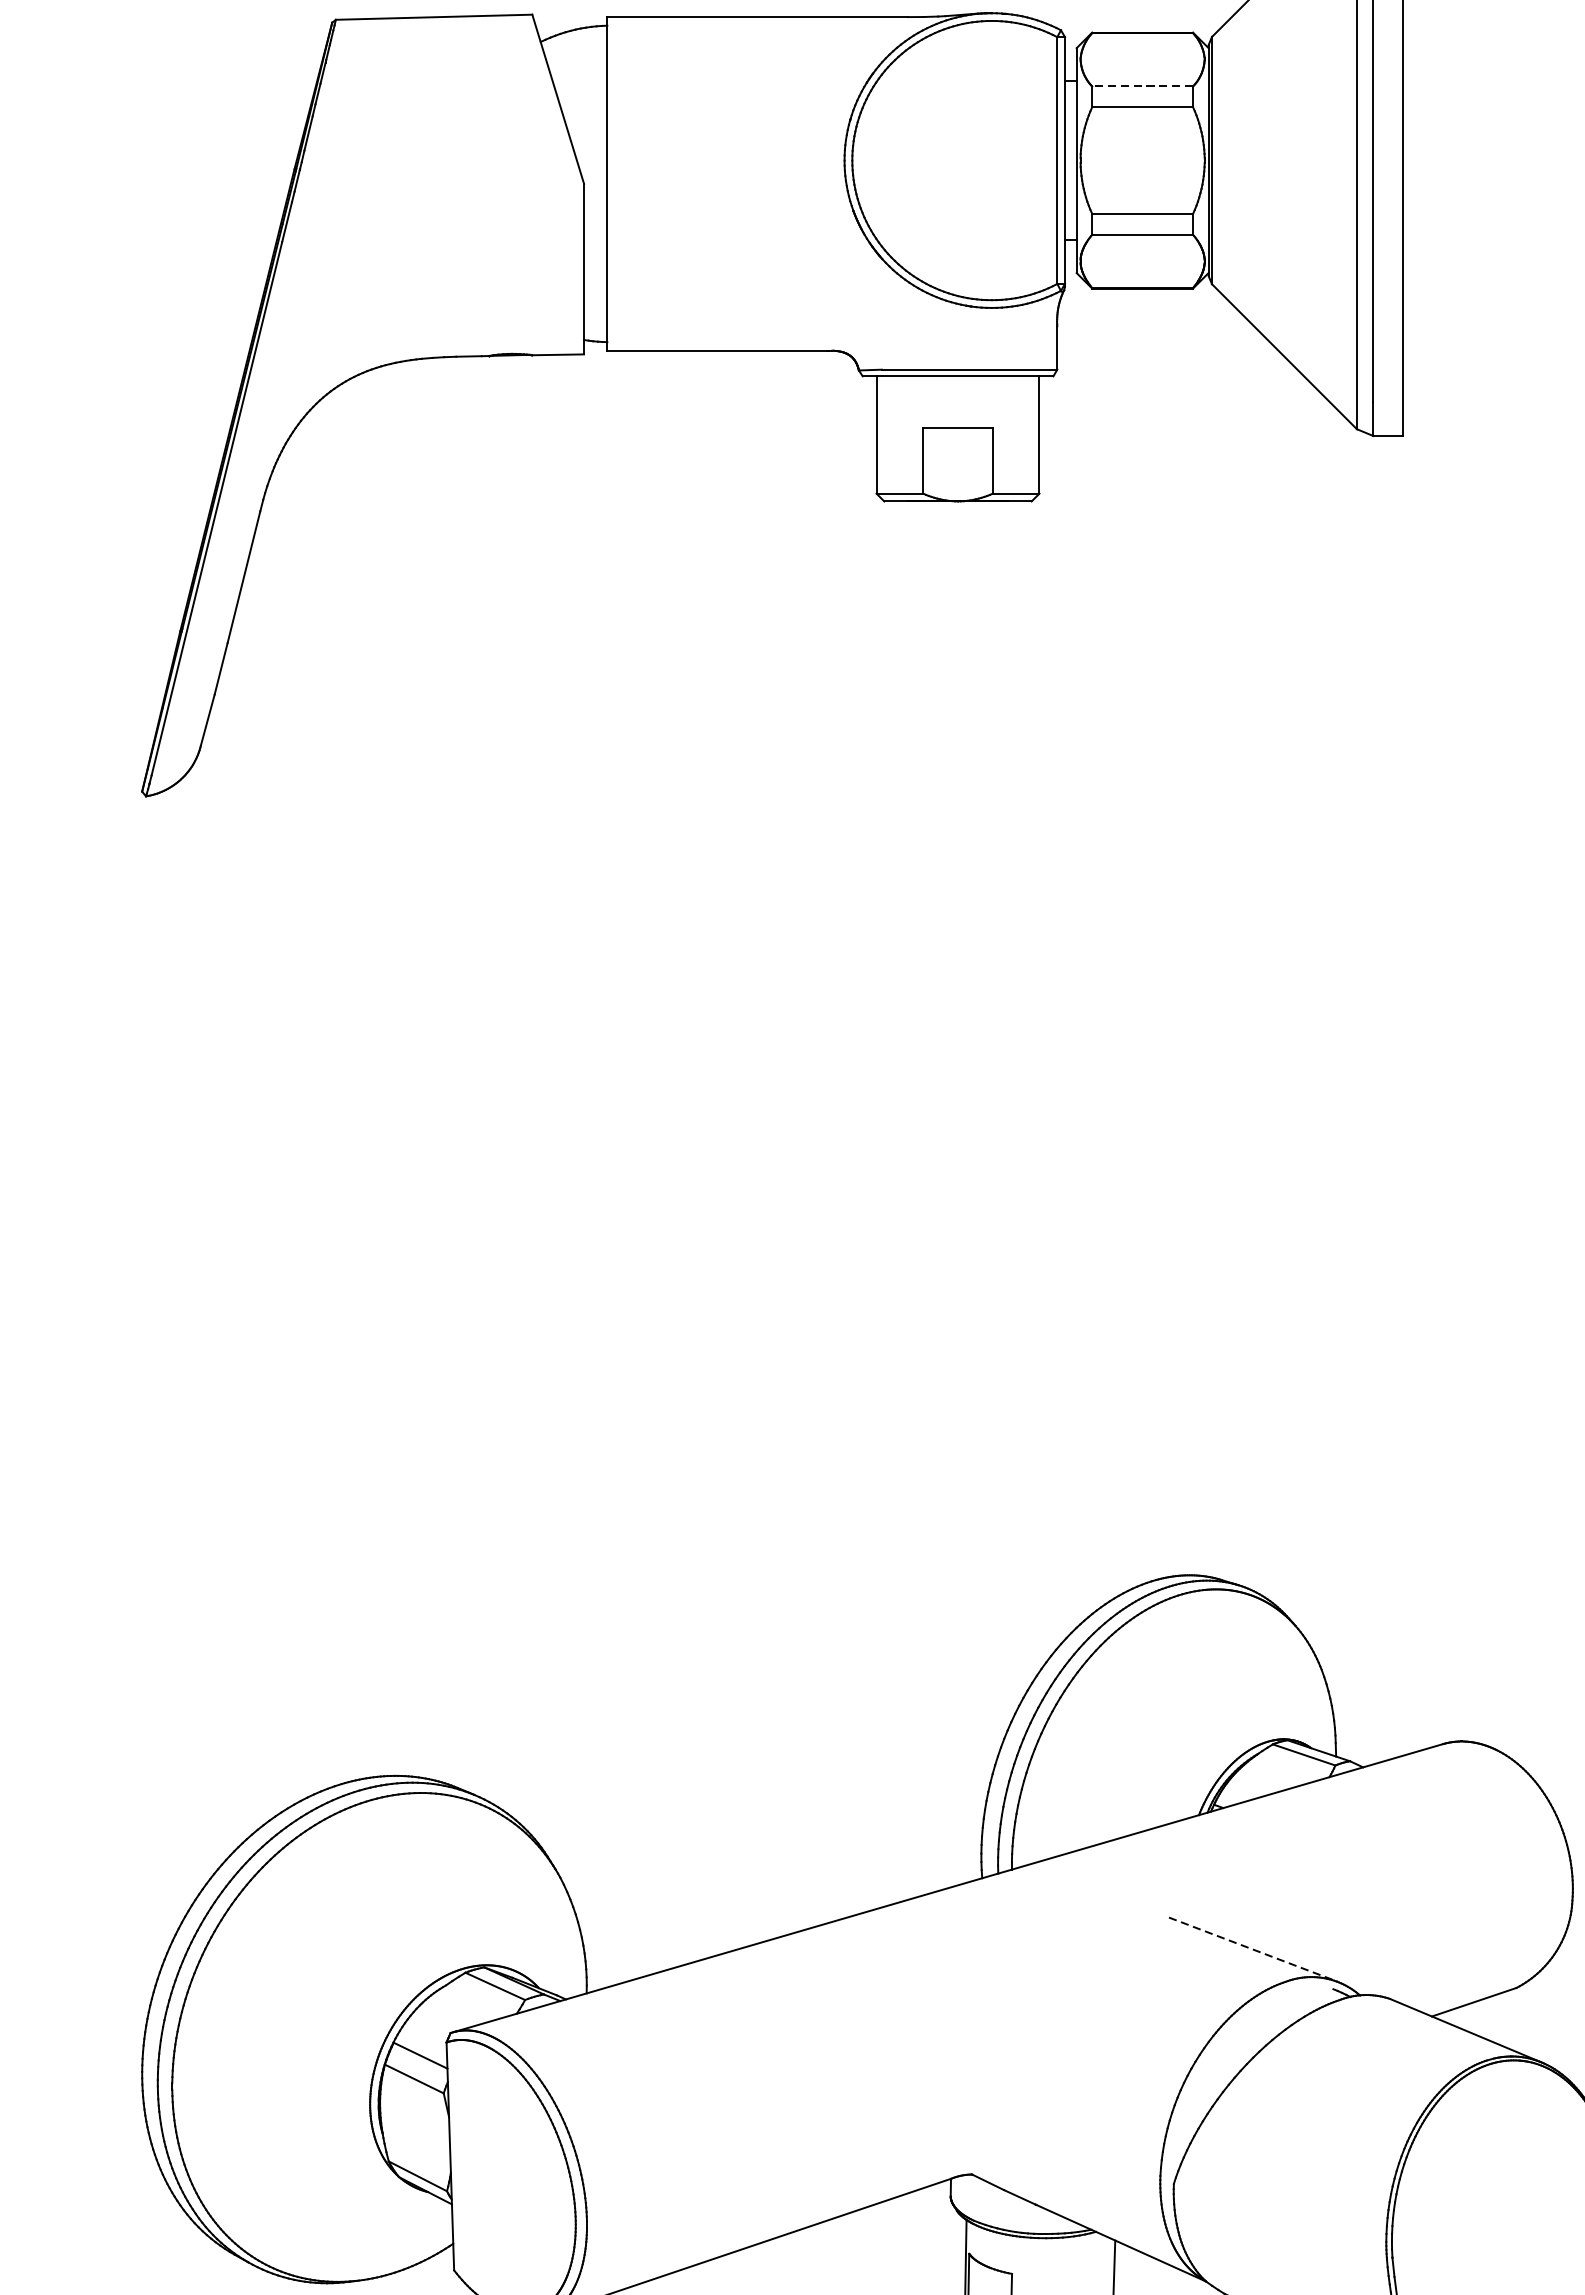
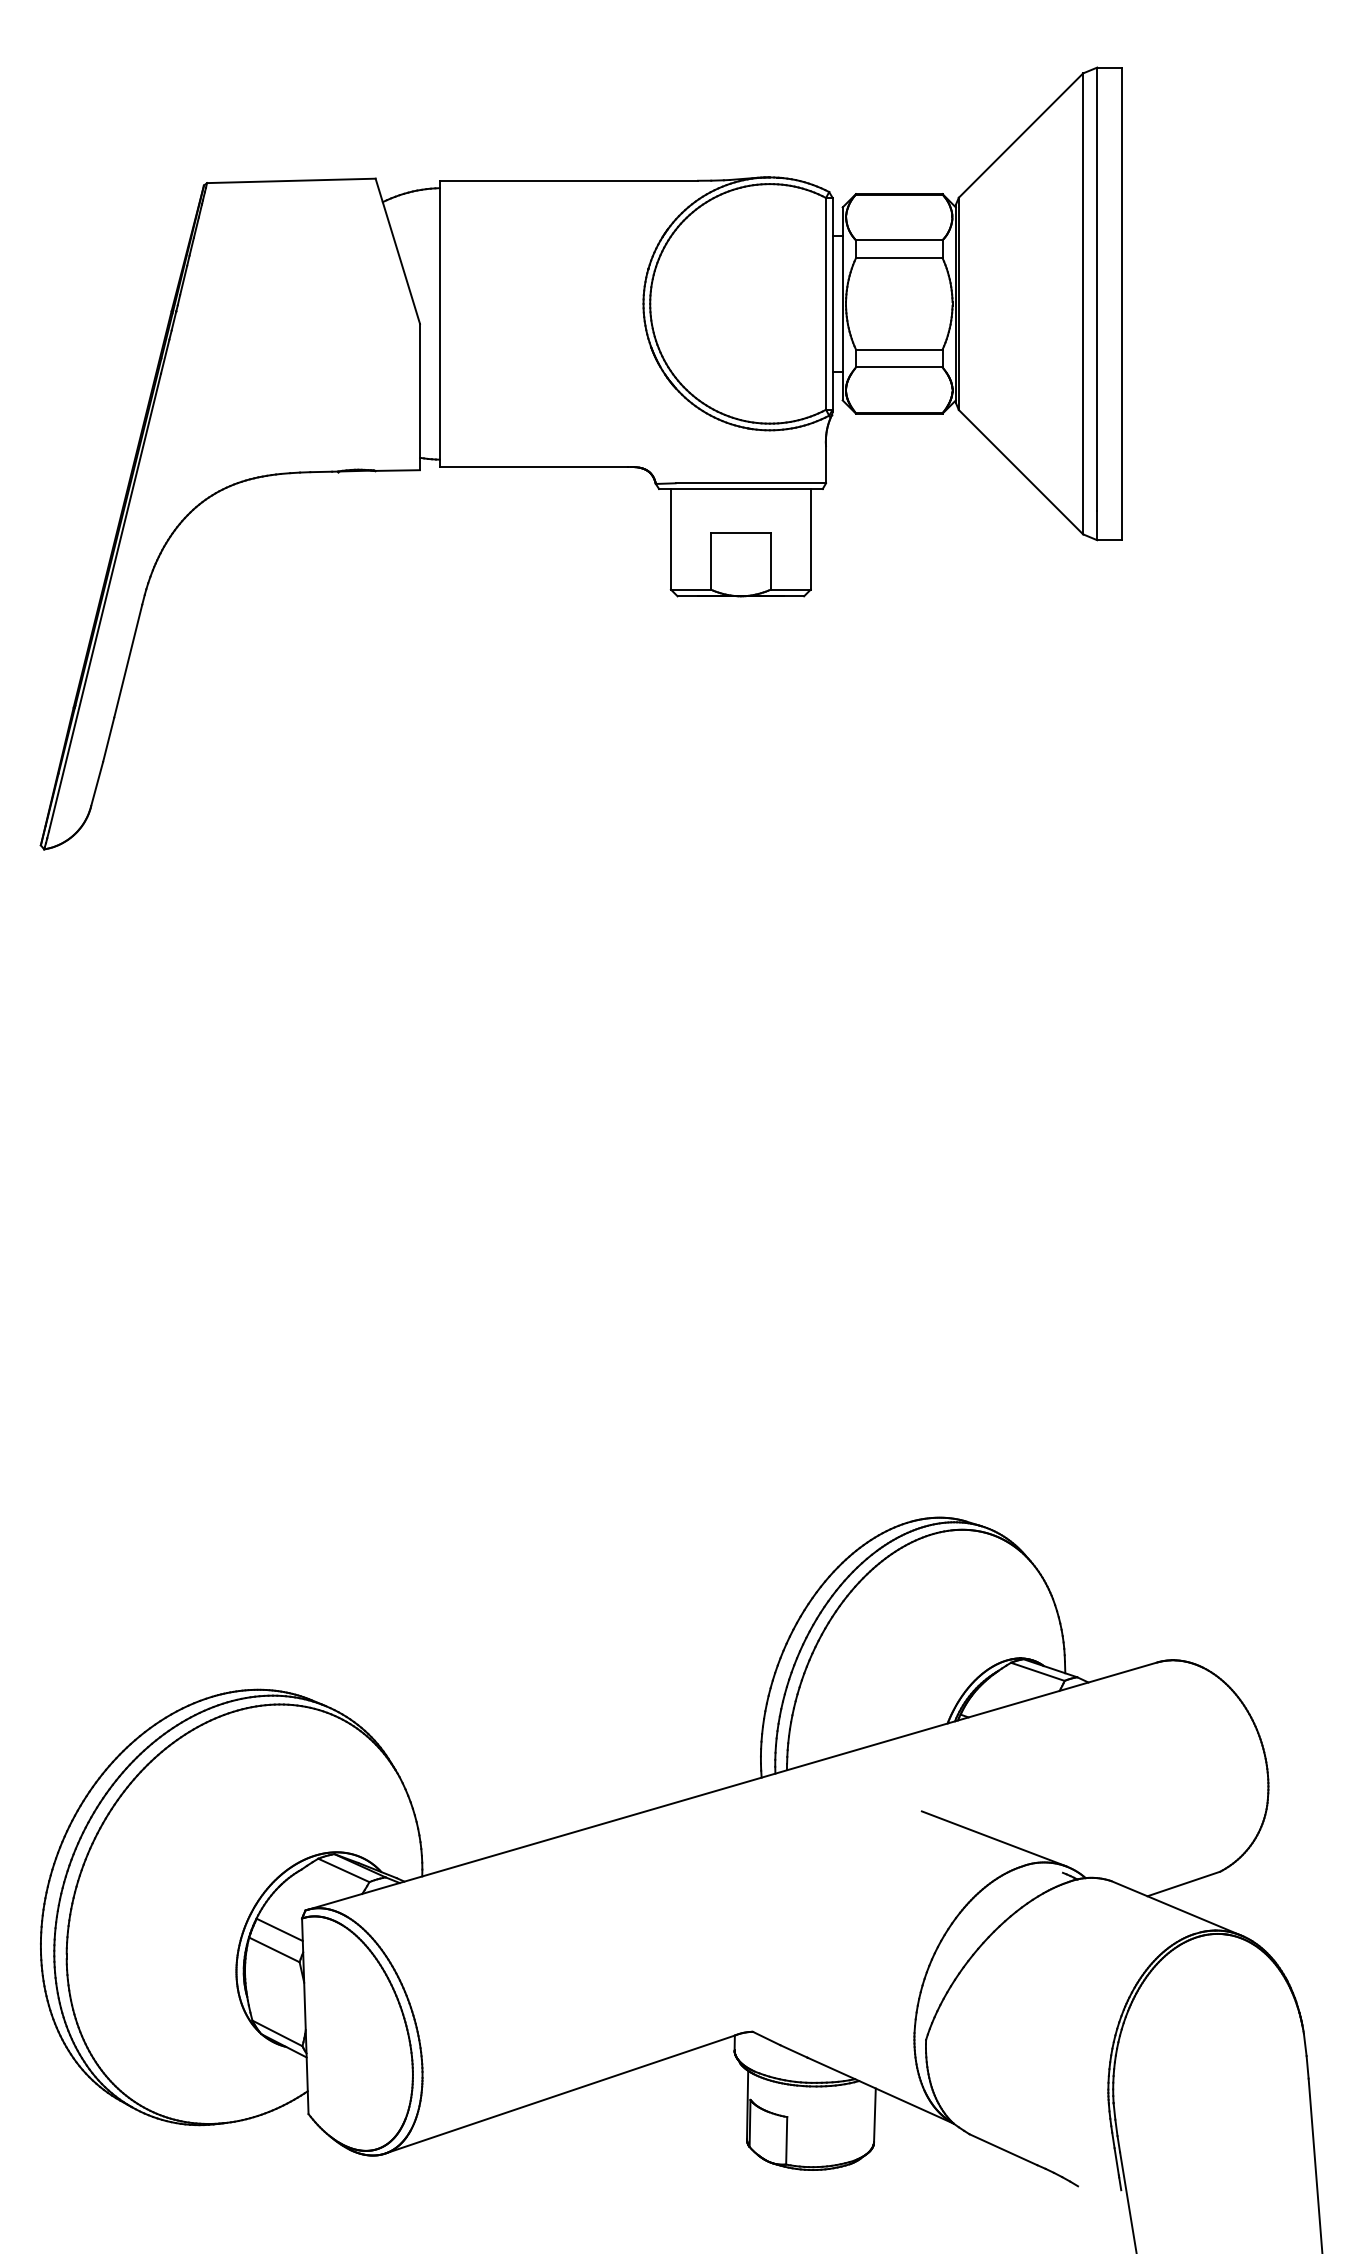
line: (1141, 86) -> (898, 240), dashed -> solid
line: (1253, 1949) -> (994, 1838), dashed -> solid

